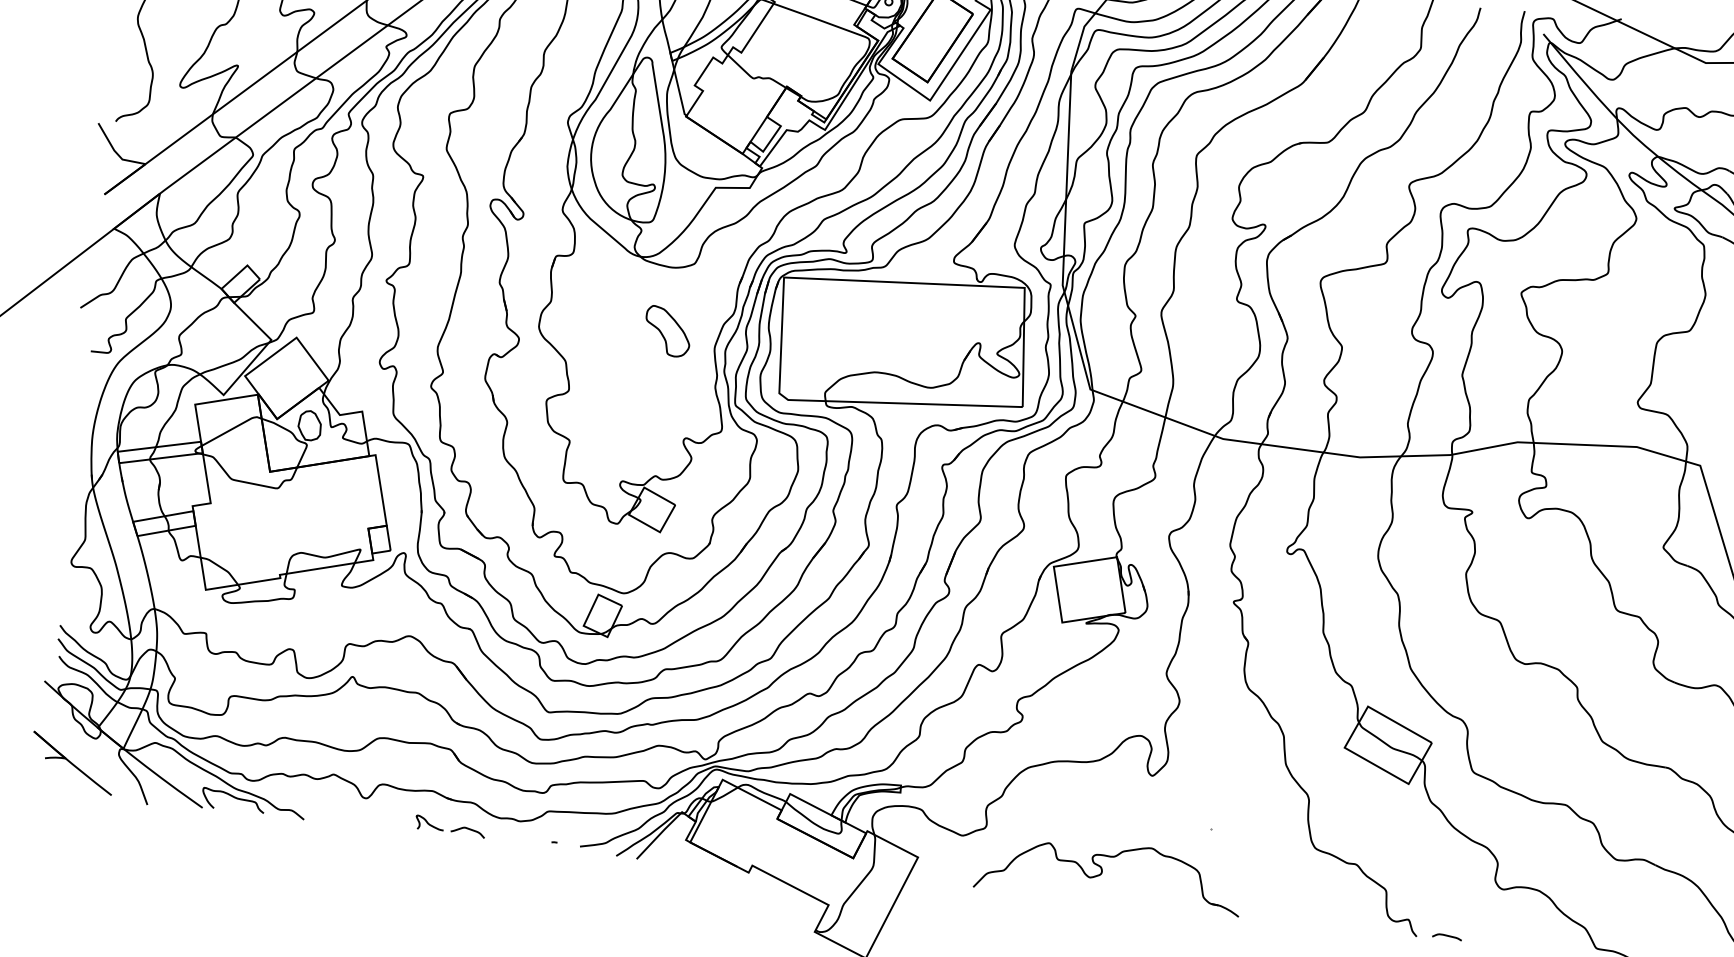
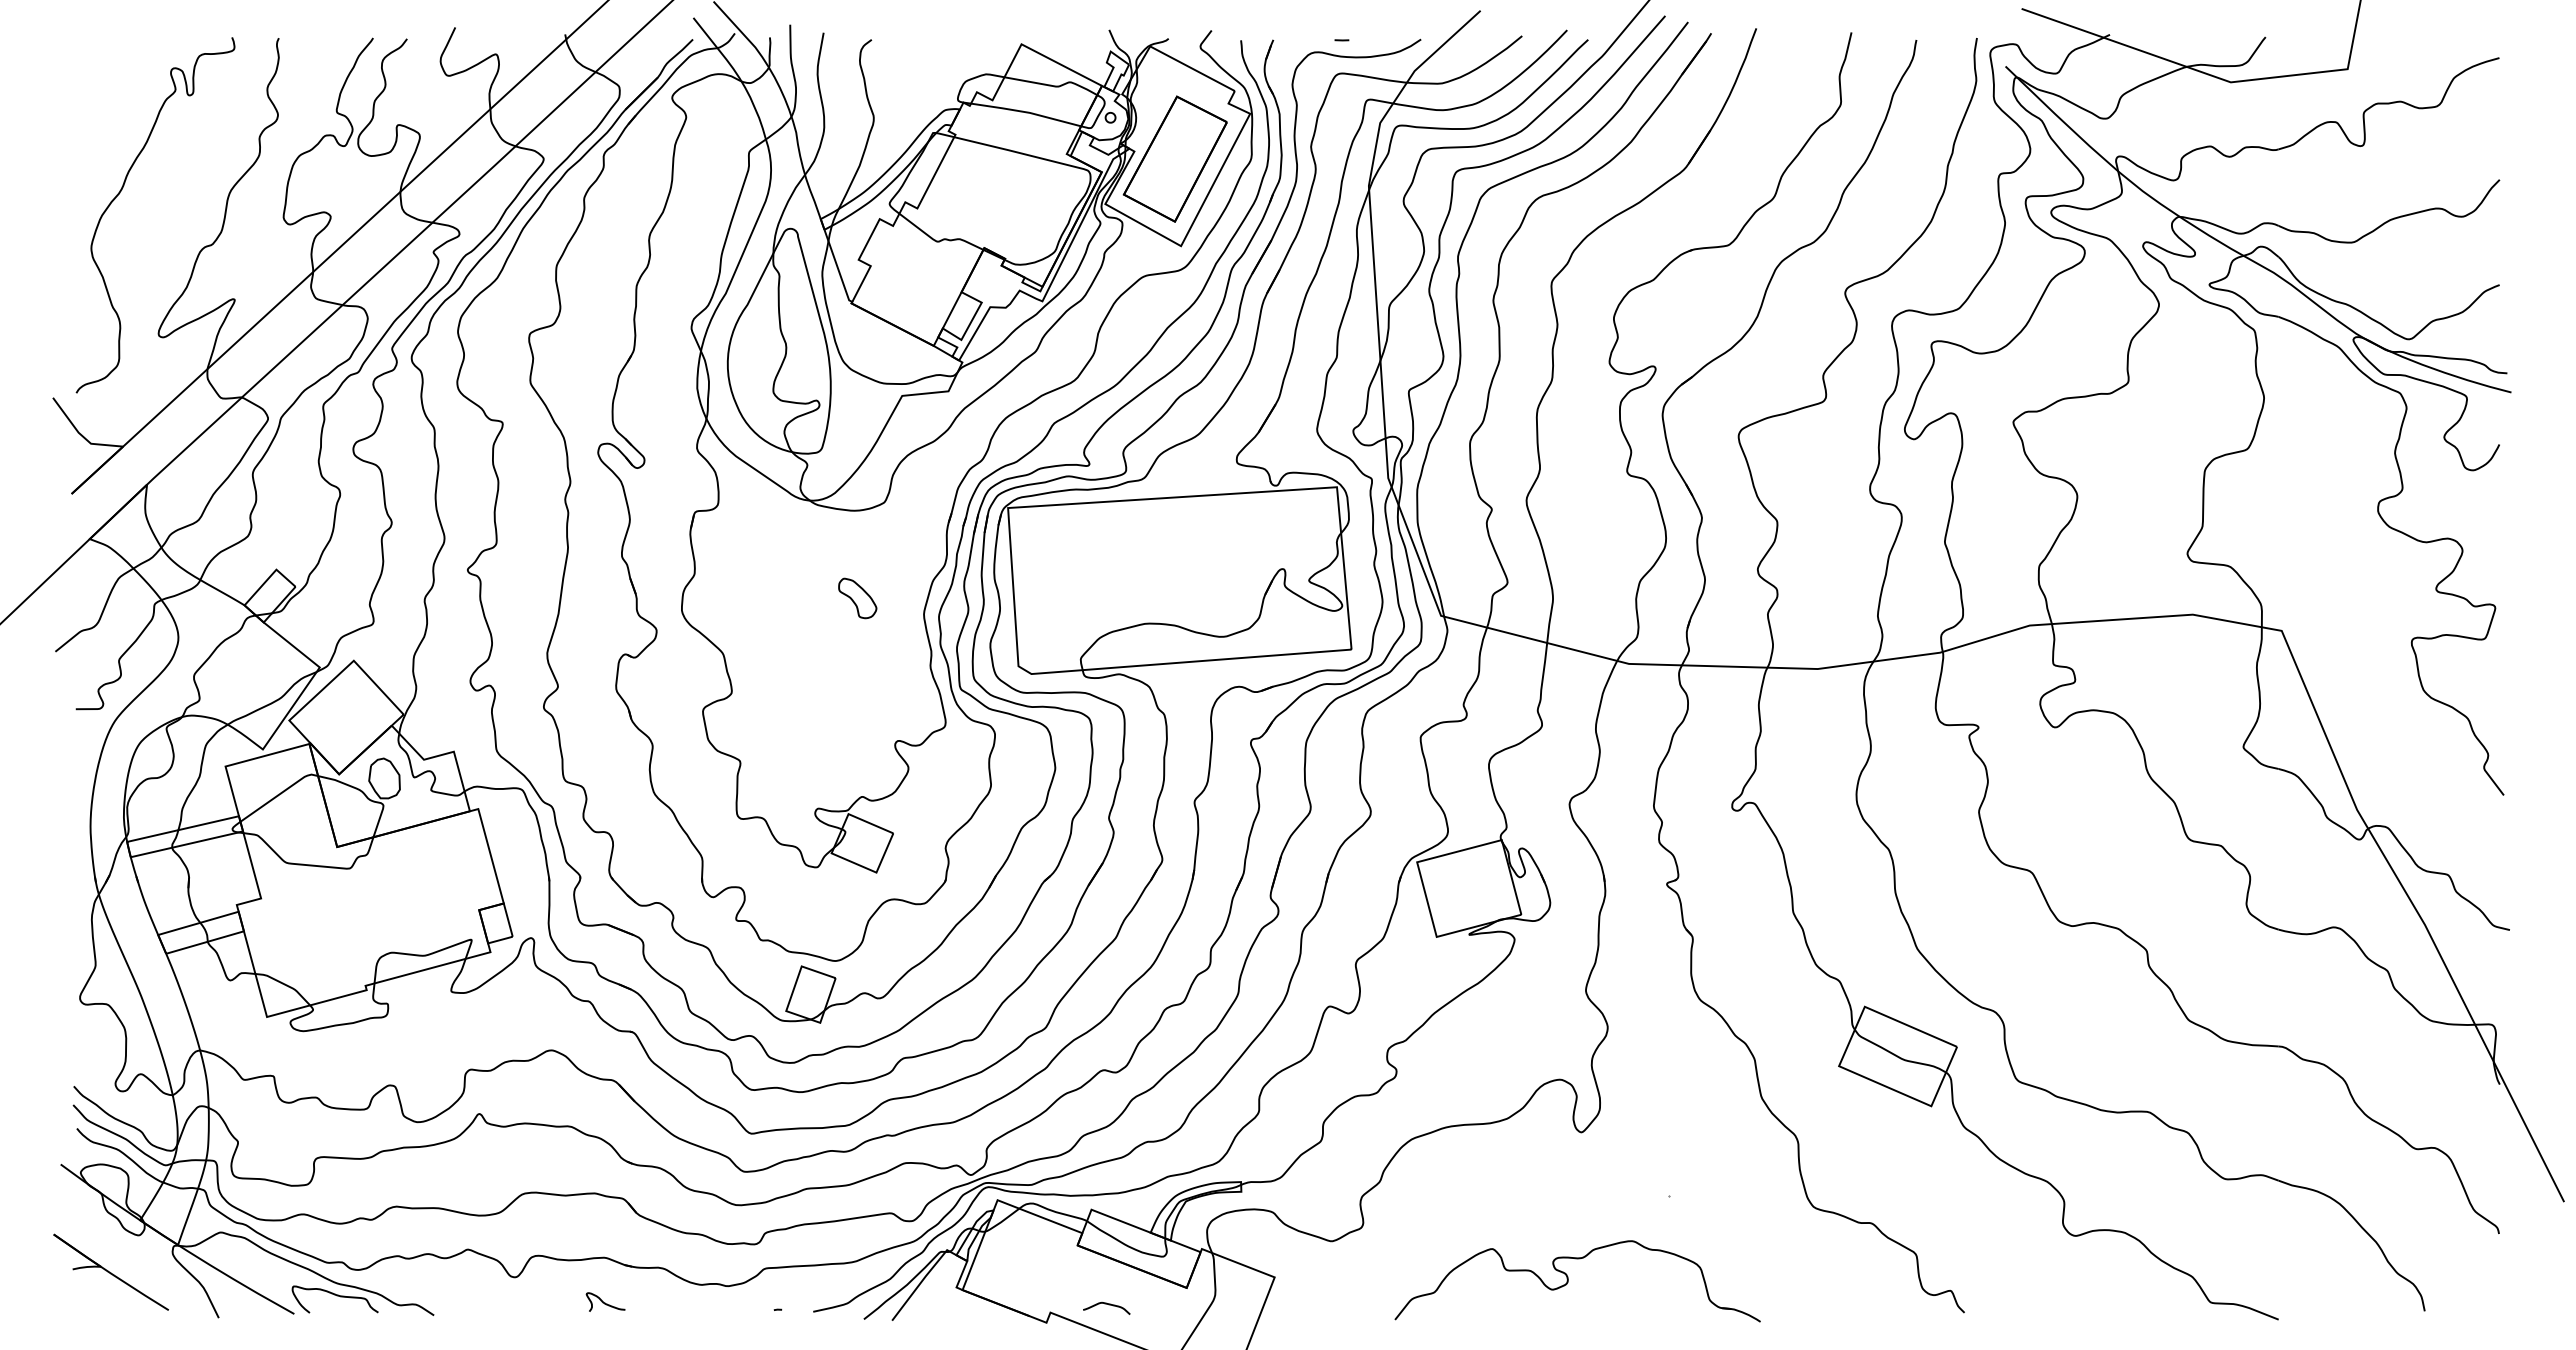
part: (667, 331) -> (857, 598), size x0.6
curve: (469, 830) -> (1108, 1305), moved
part: (1102, 872) -> (1568, 1281), moved
curve: (1446, 936) -> (2005, 1307), removed

